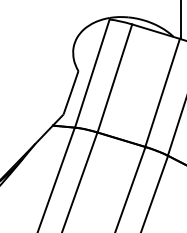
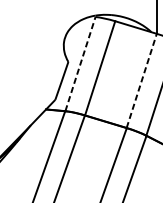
line: (92, 73) -> (80, 64), solid -> dashed
line: (162, 92) -> (141, 80), solid -> dashed

